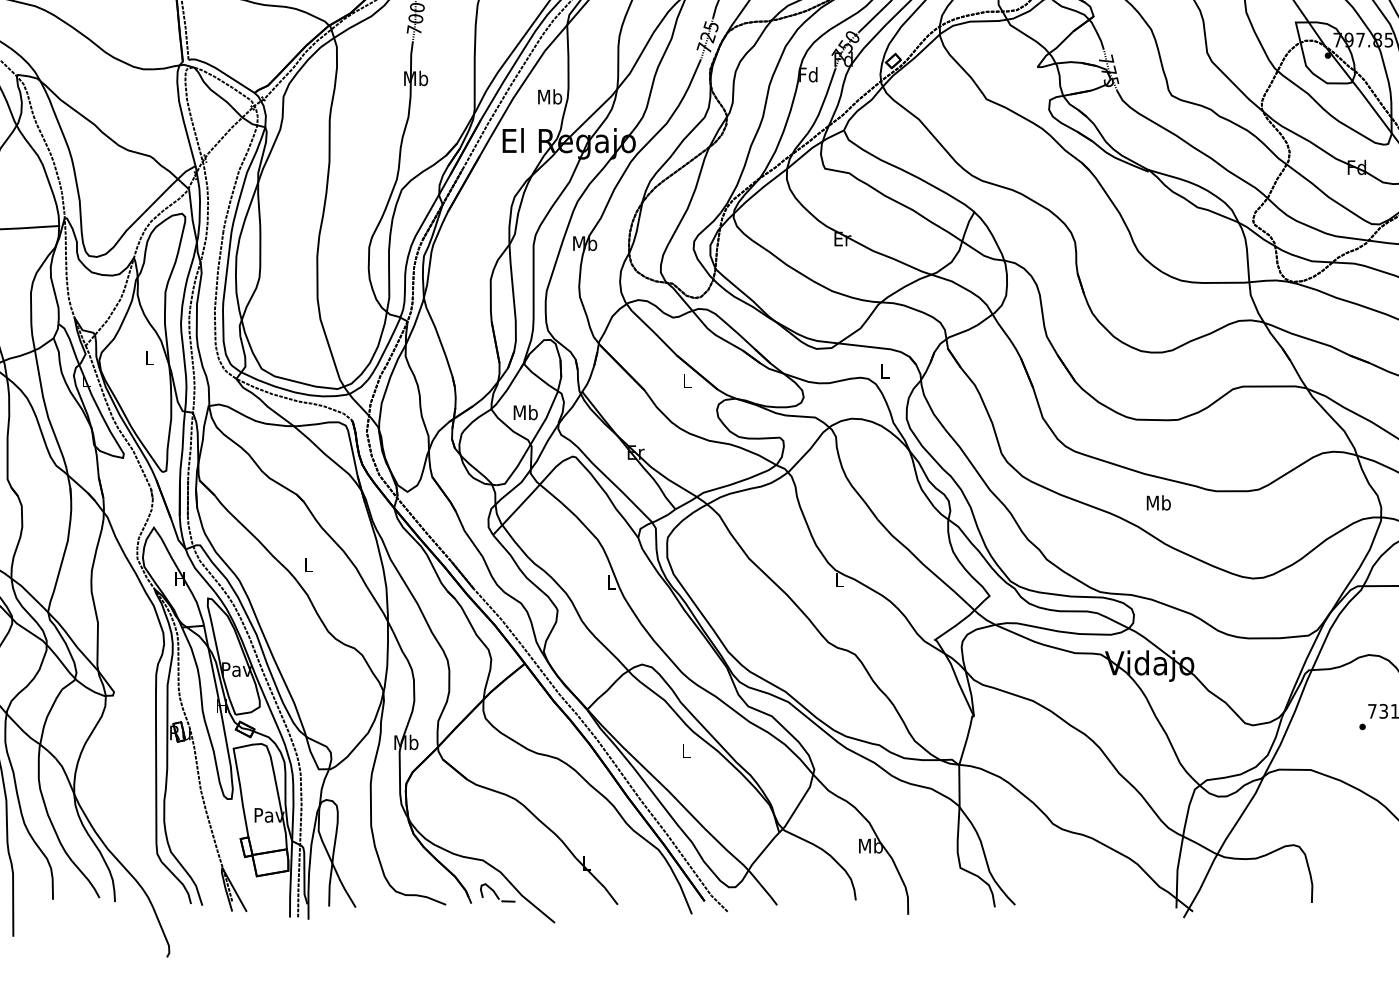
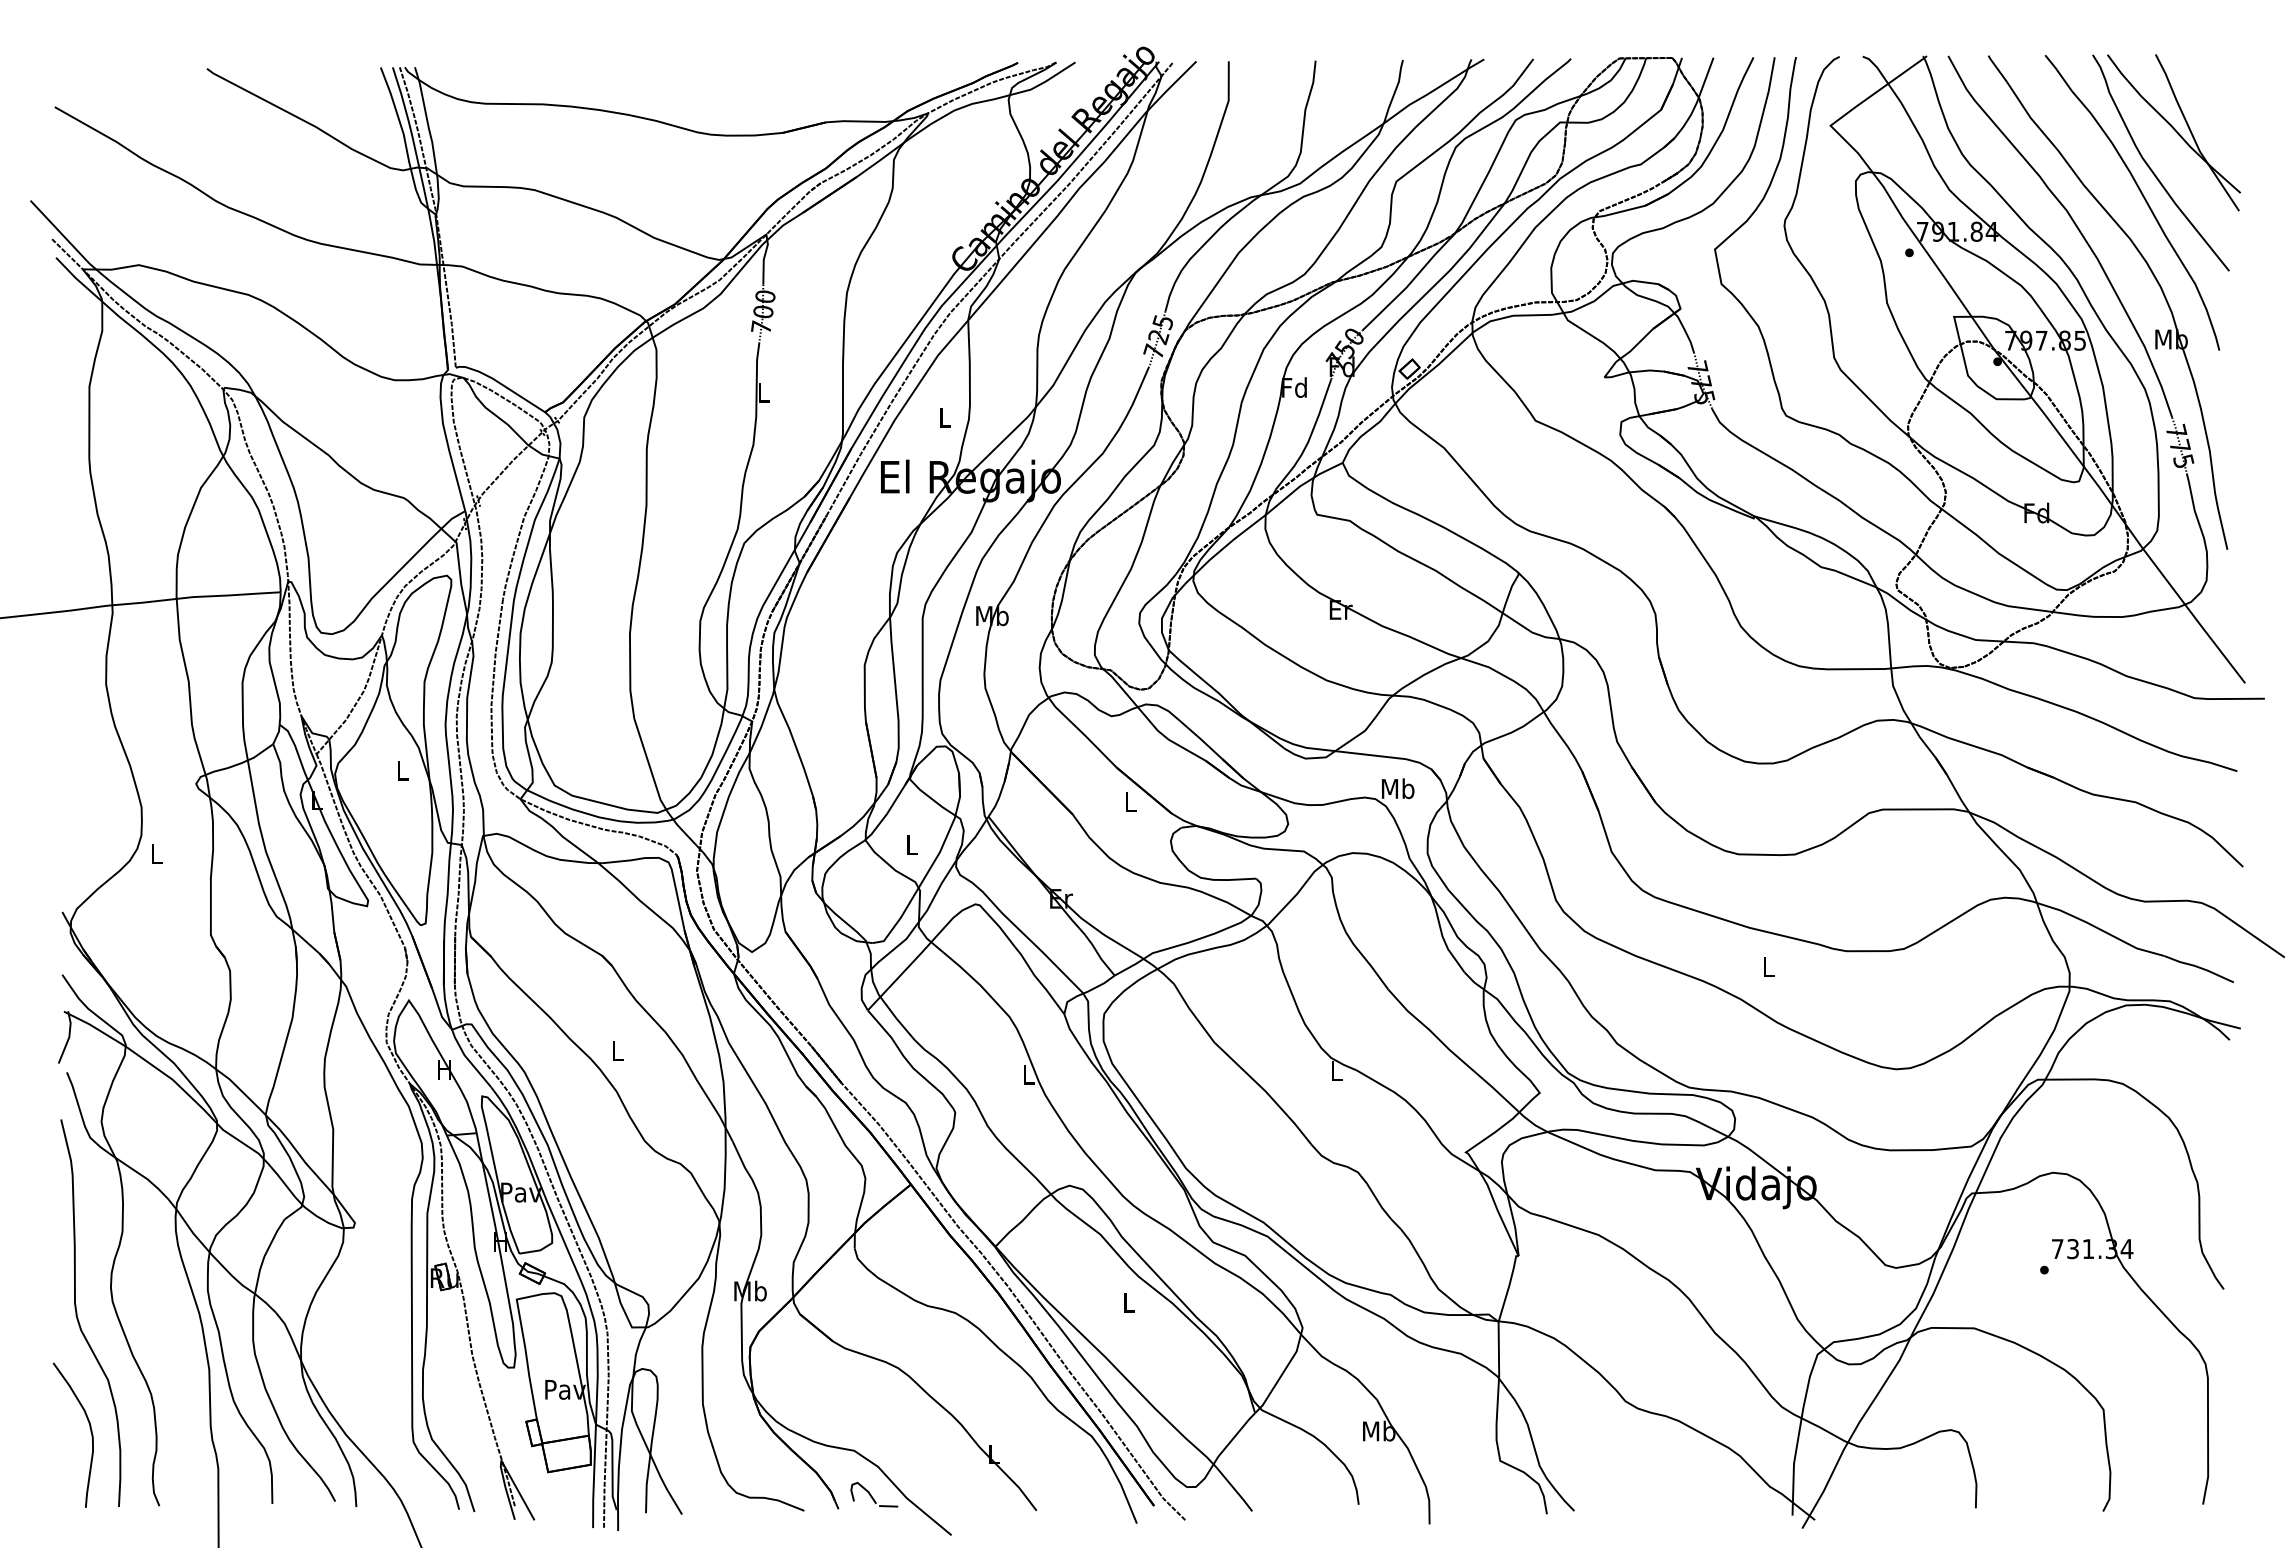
text: (415, 78) -> (763, 392), Mb -> L
text: (549, 96) -> (944, 417), Mb -> L
text: (885, 371) -> (1398, 788), L -> Mb
text: (525, 412) -> (911, 844), Mb -> L
text: (1158, 502) -> (1768, 966), Mb -> L

